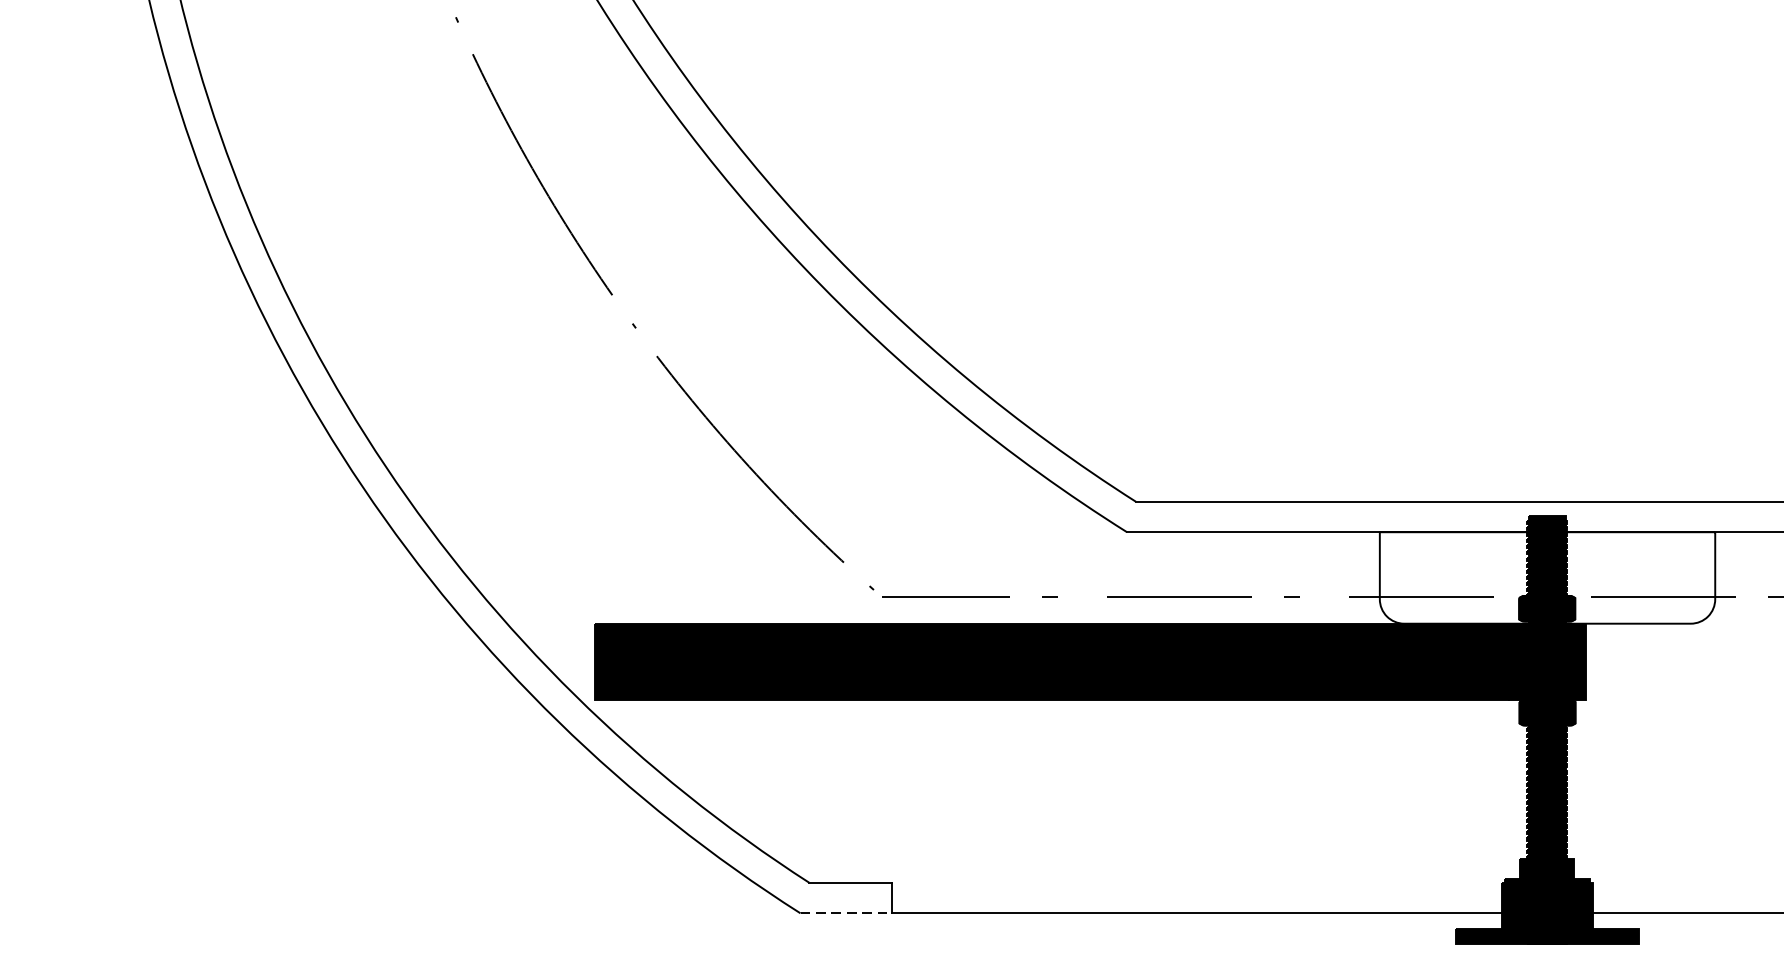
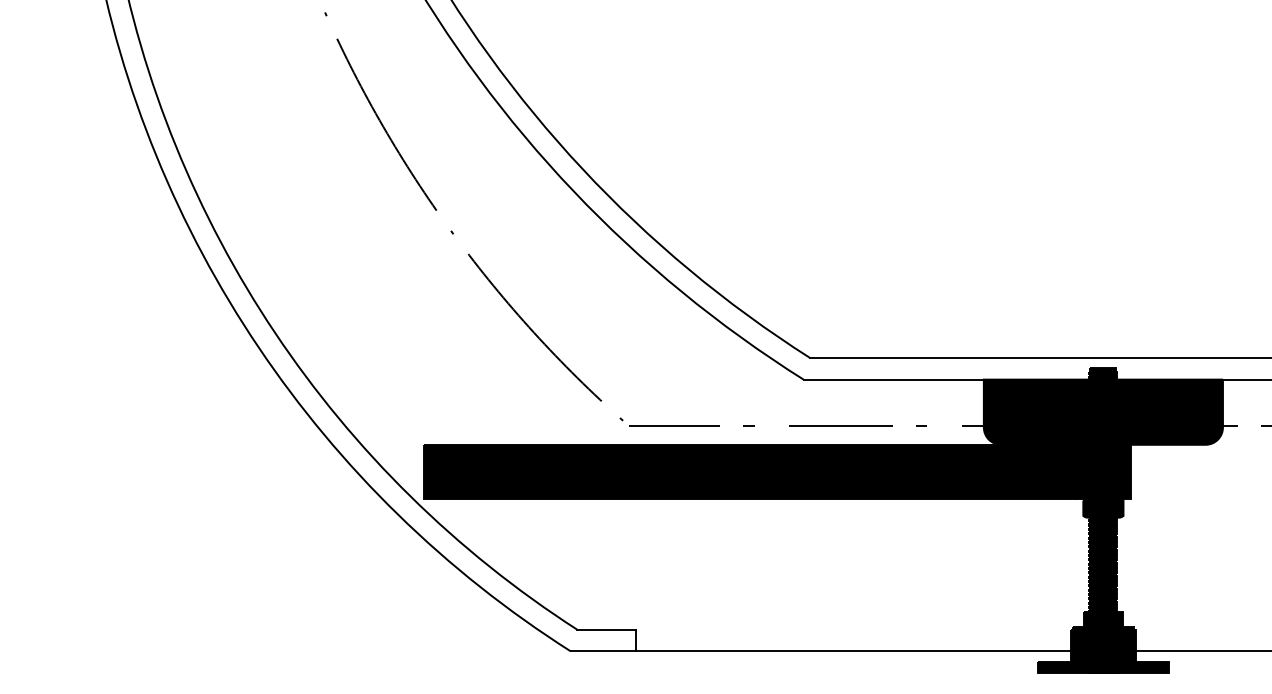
fill: (1546, 576) -> (1102, 411), added
line: (846, 913) -> (603, 651), dashed -> solid

